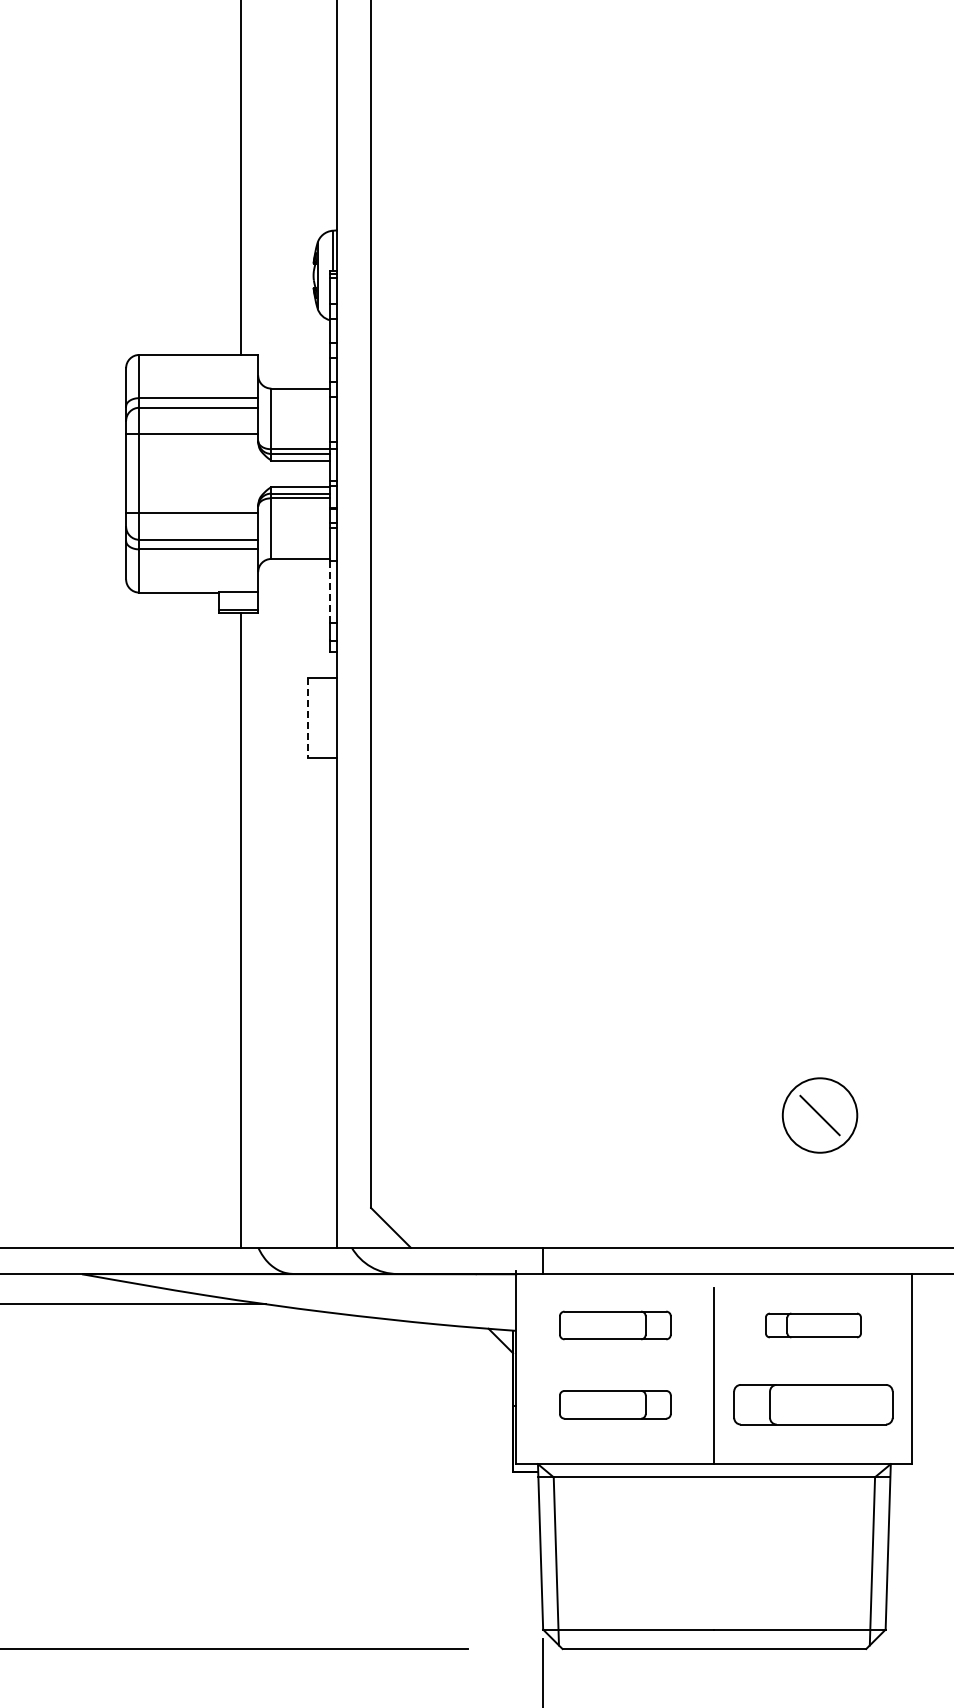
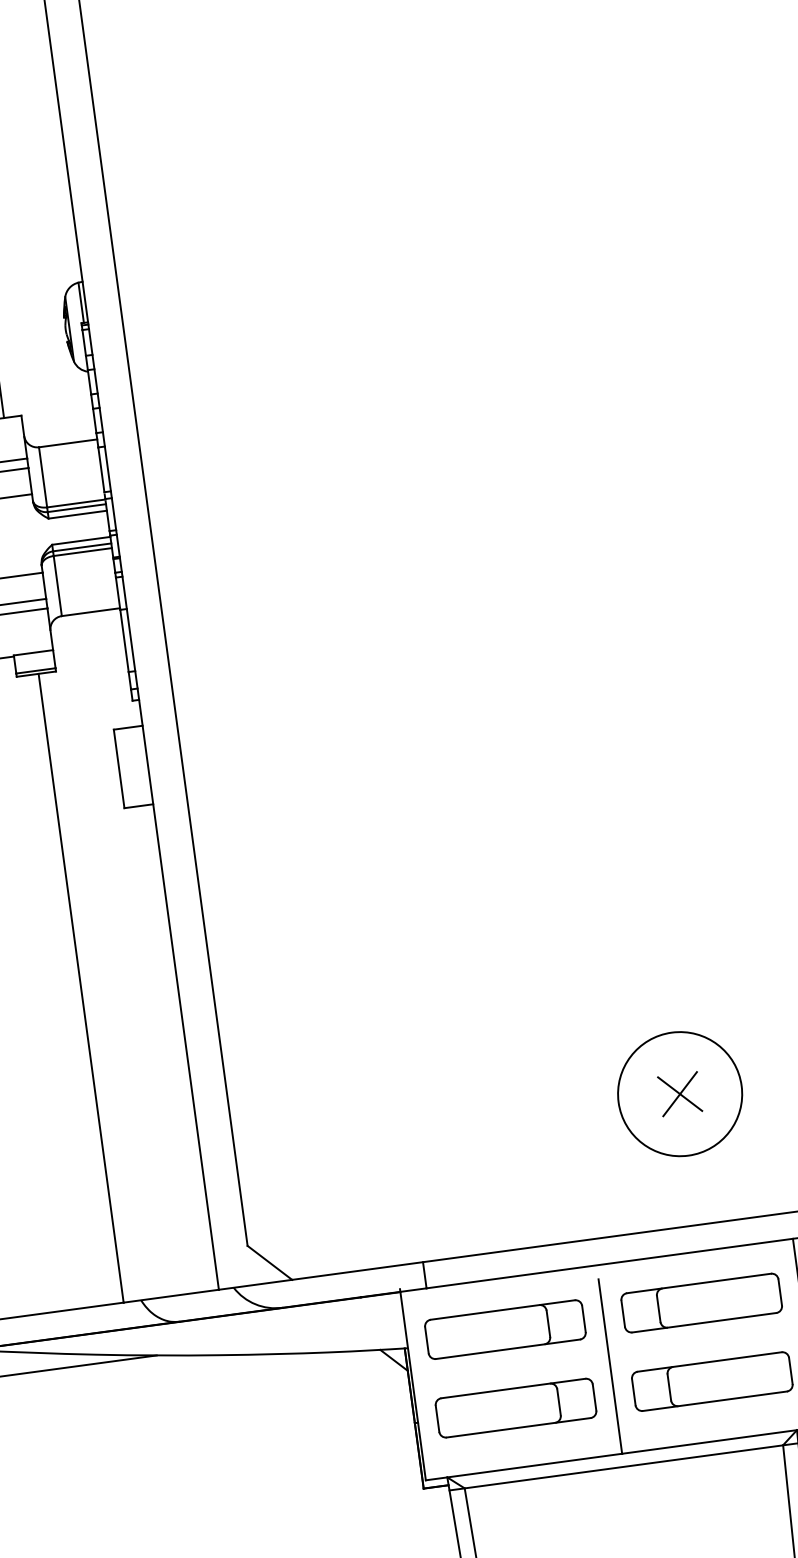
line: (330, 591) -> (124, 640), dashed -> solid
line: (307, 718) -> (119, 769), dashed -> solid
circle: (819, 1115) -> (679, 1094), size x1.67
line: (819, 1115) -> (679, 1094), added
part: (615, 1325) -> (505, 1329), size x1.43
part: (813, 1325) -> (701, 1303), size x1.67
part: (615, 1404) -> (516, 1407), size x1.43

